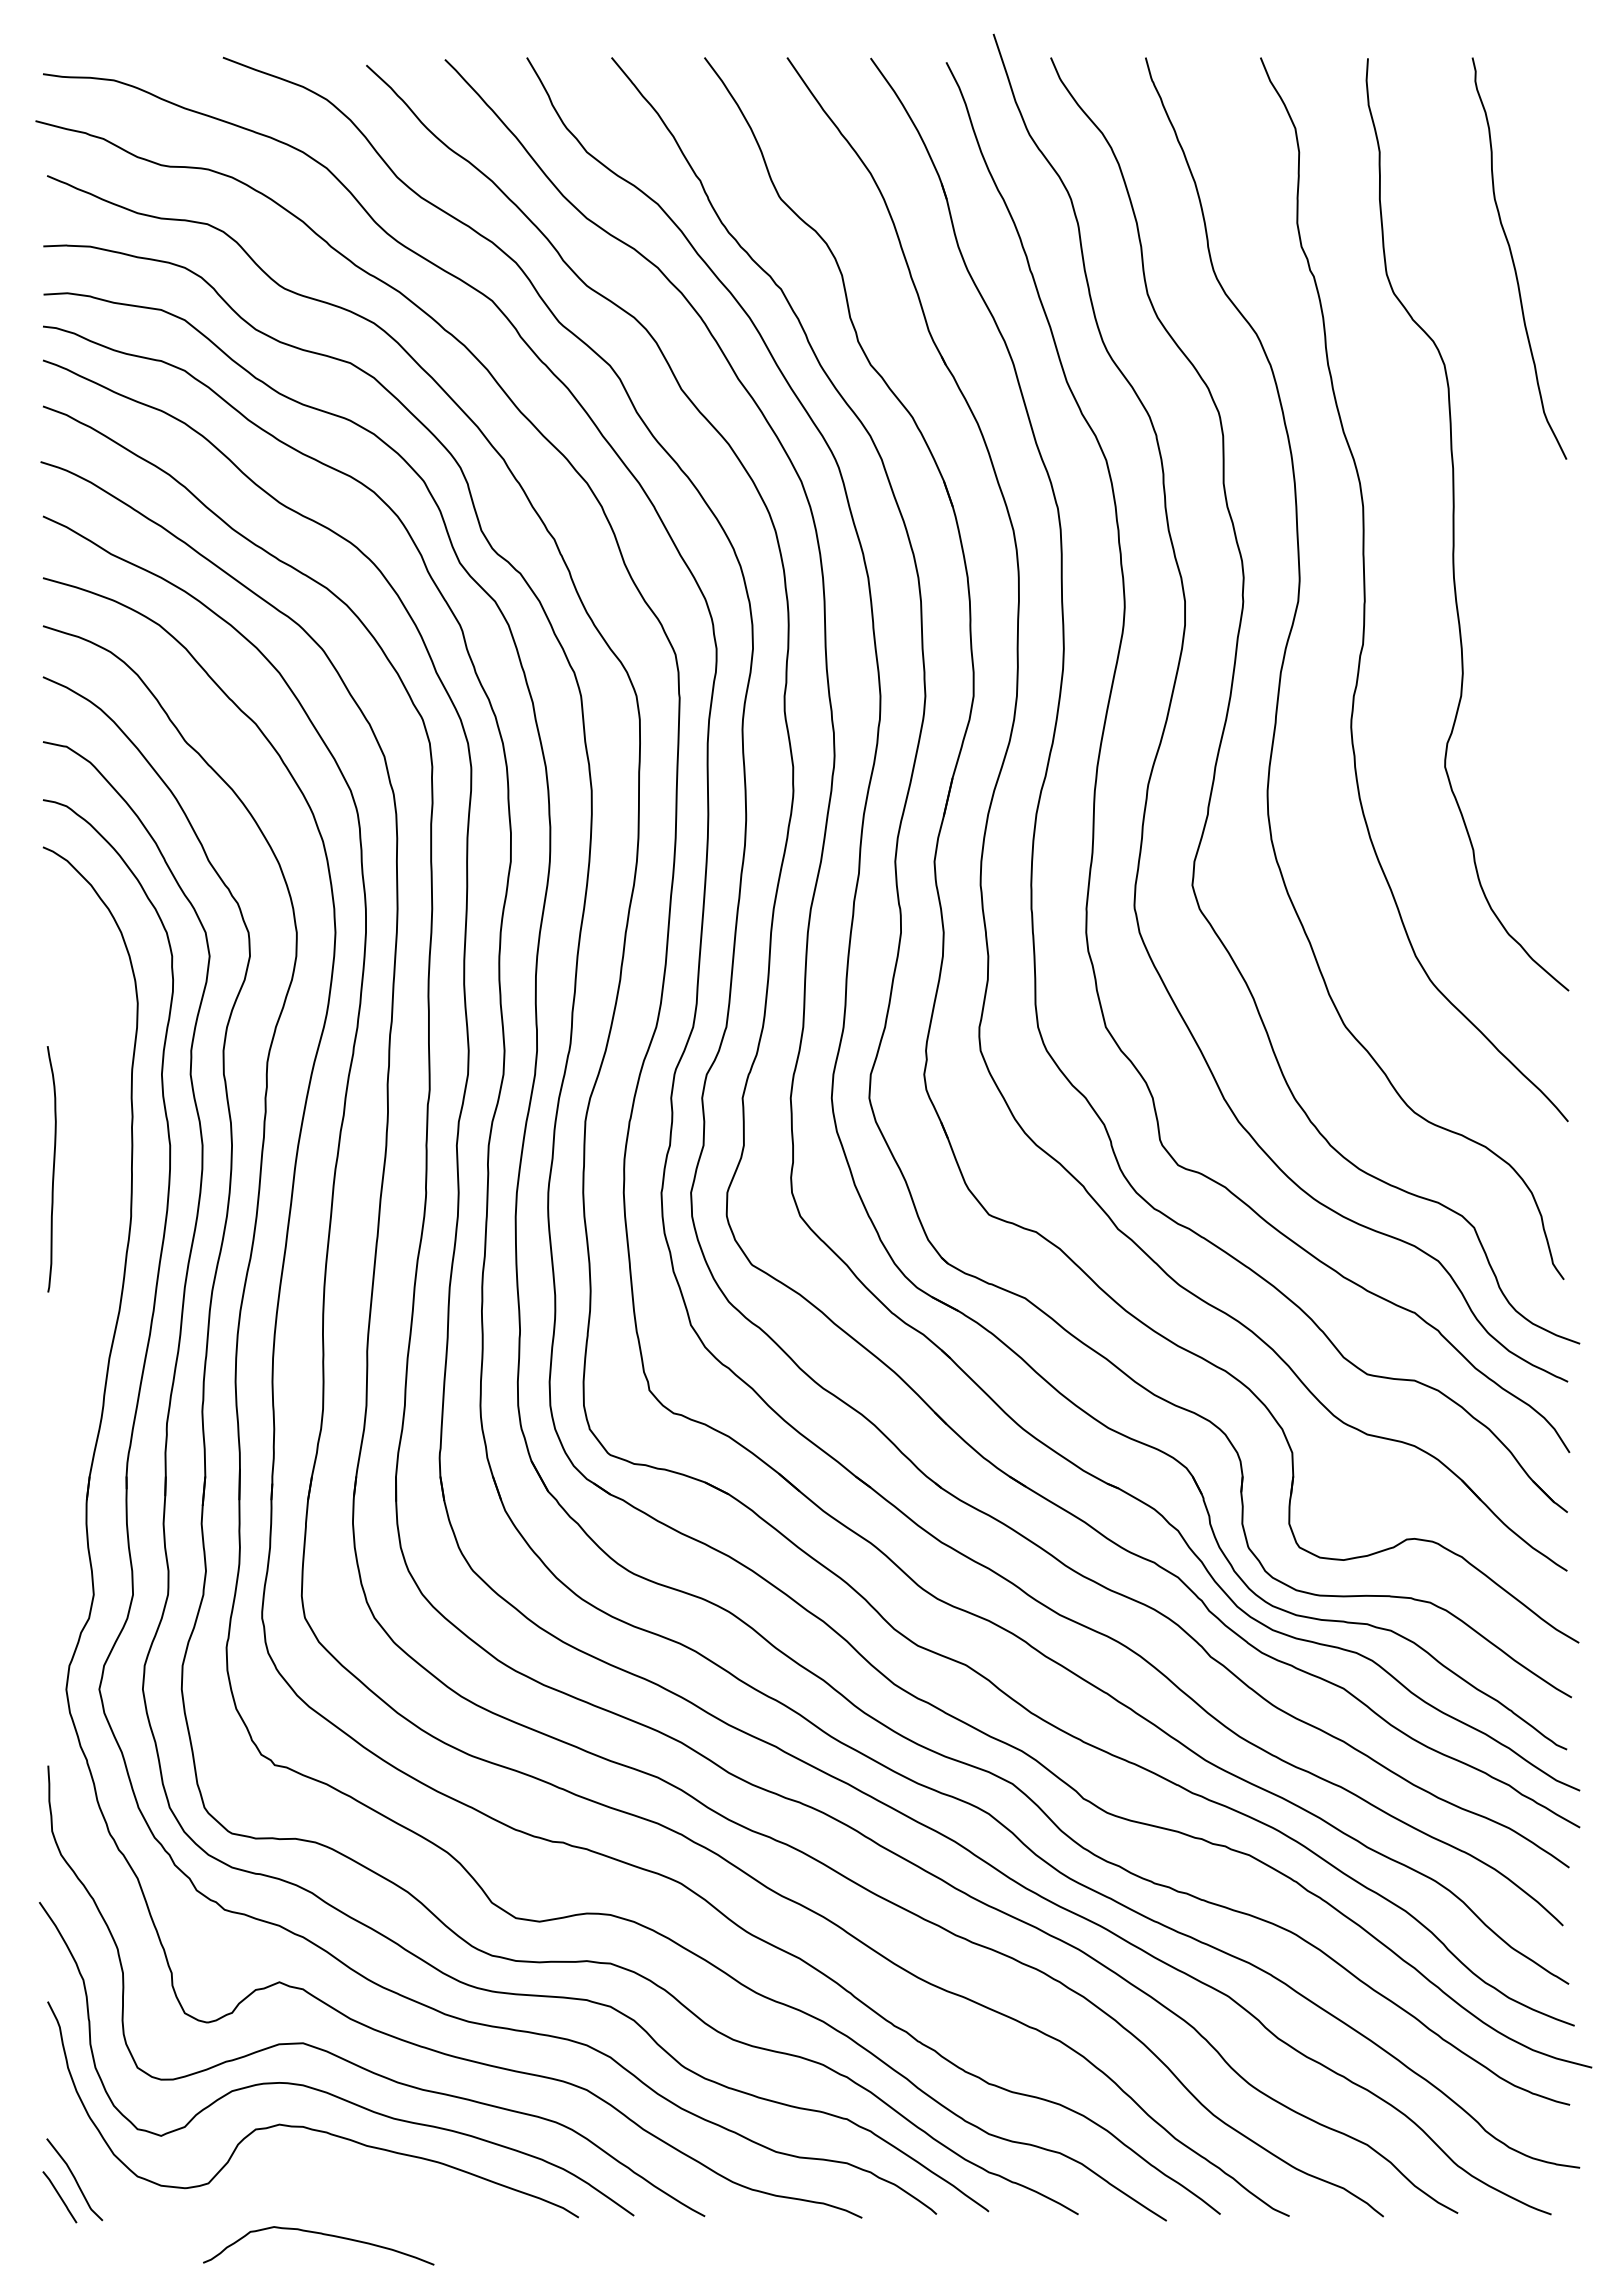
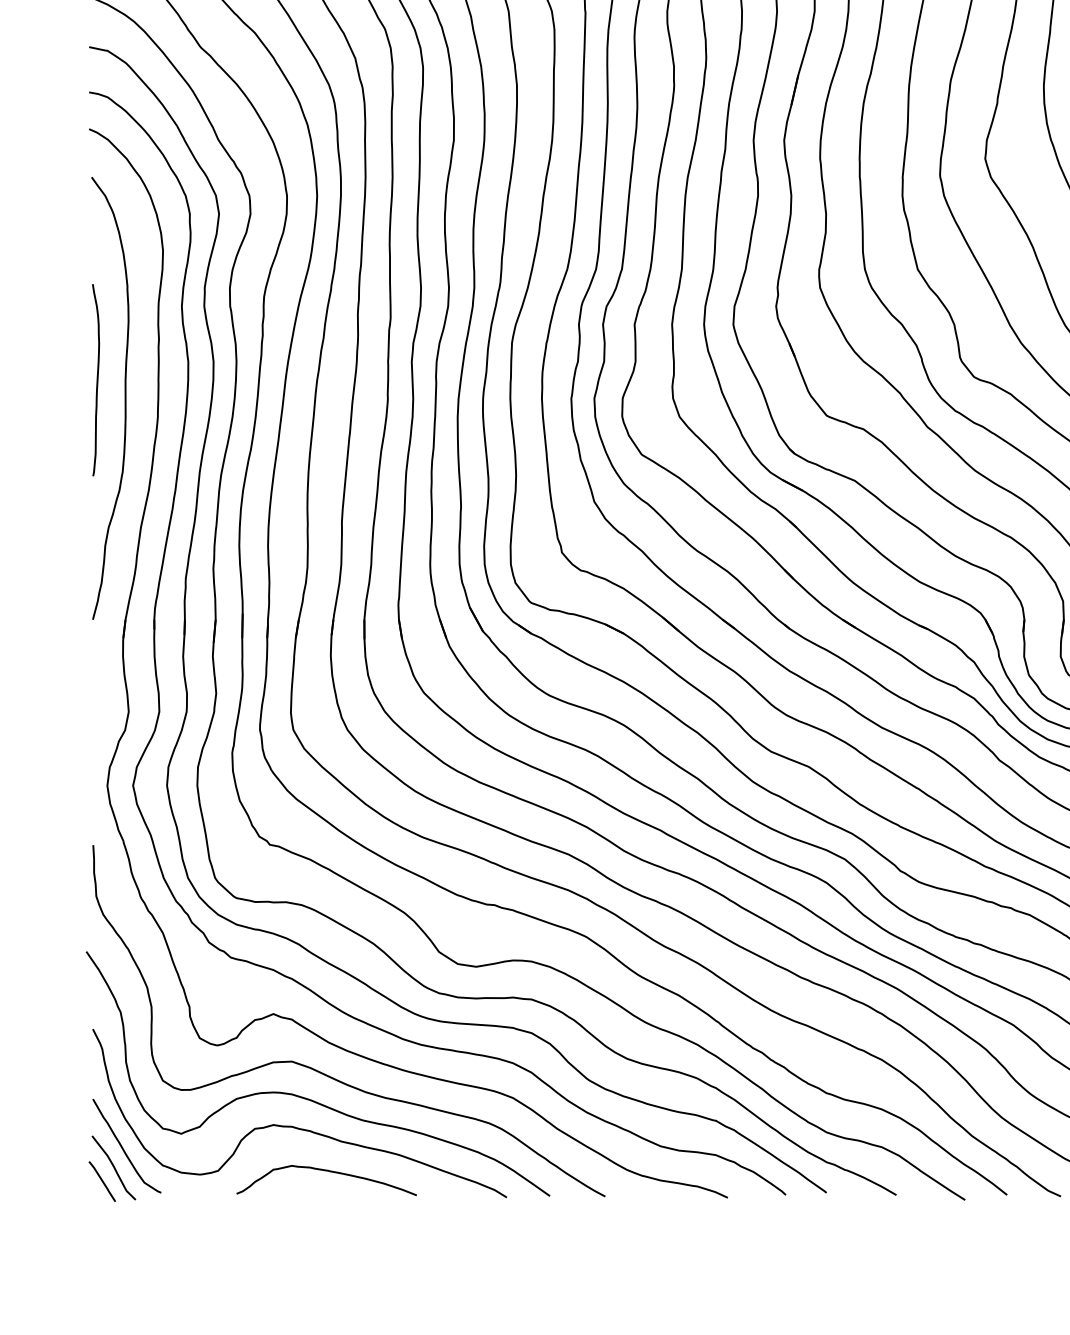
curve: (88, 1192) -> (124, 398), added
curve: (86, 2153) -> (123, 1147), added
curve: (319, 2234) -> (327, 1171), moved

